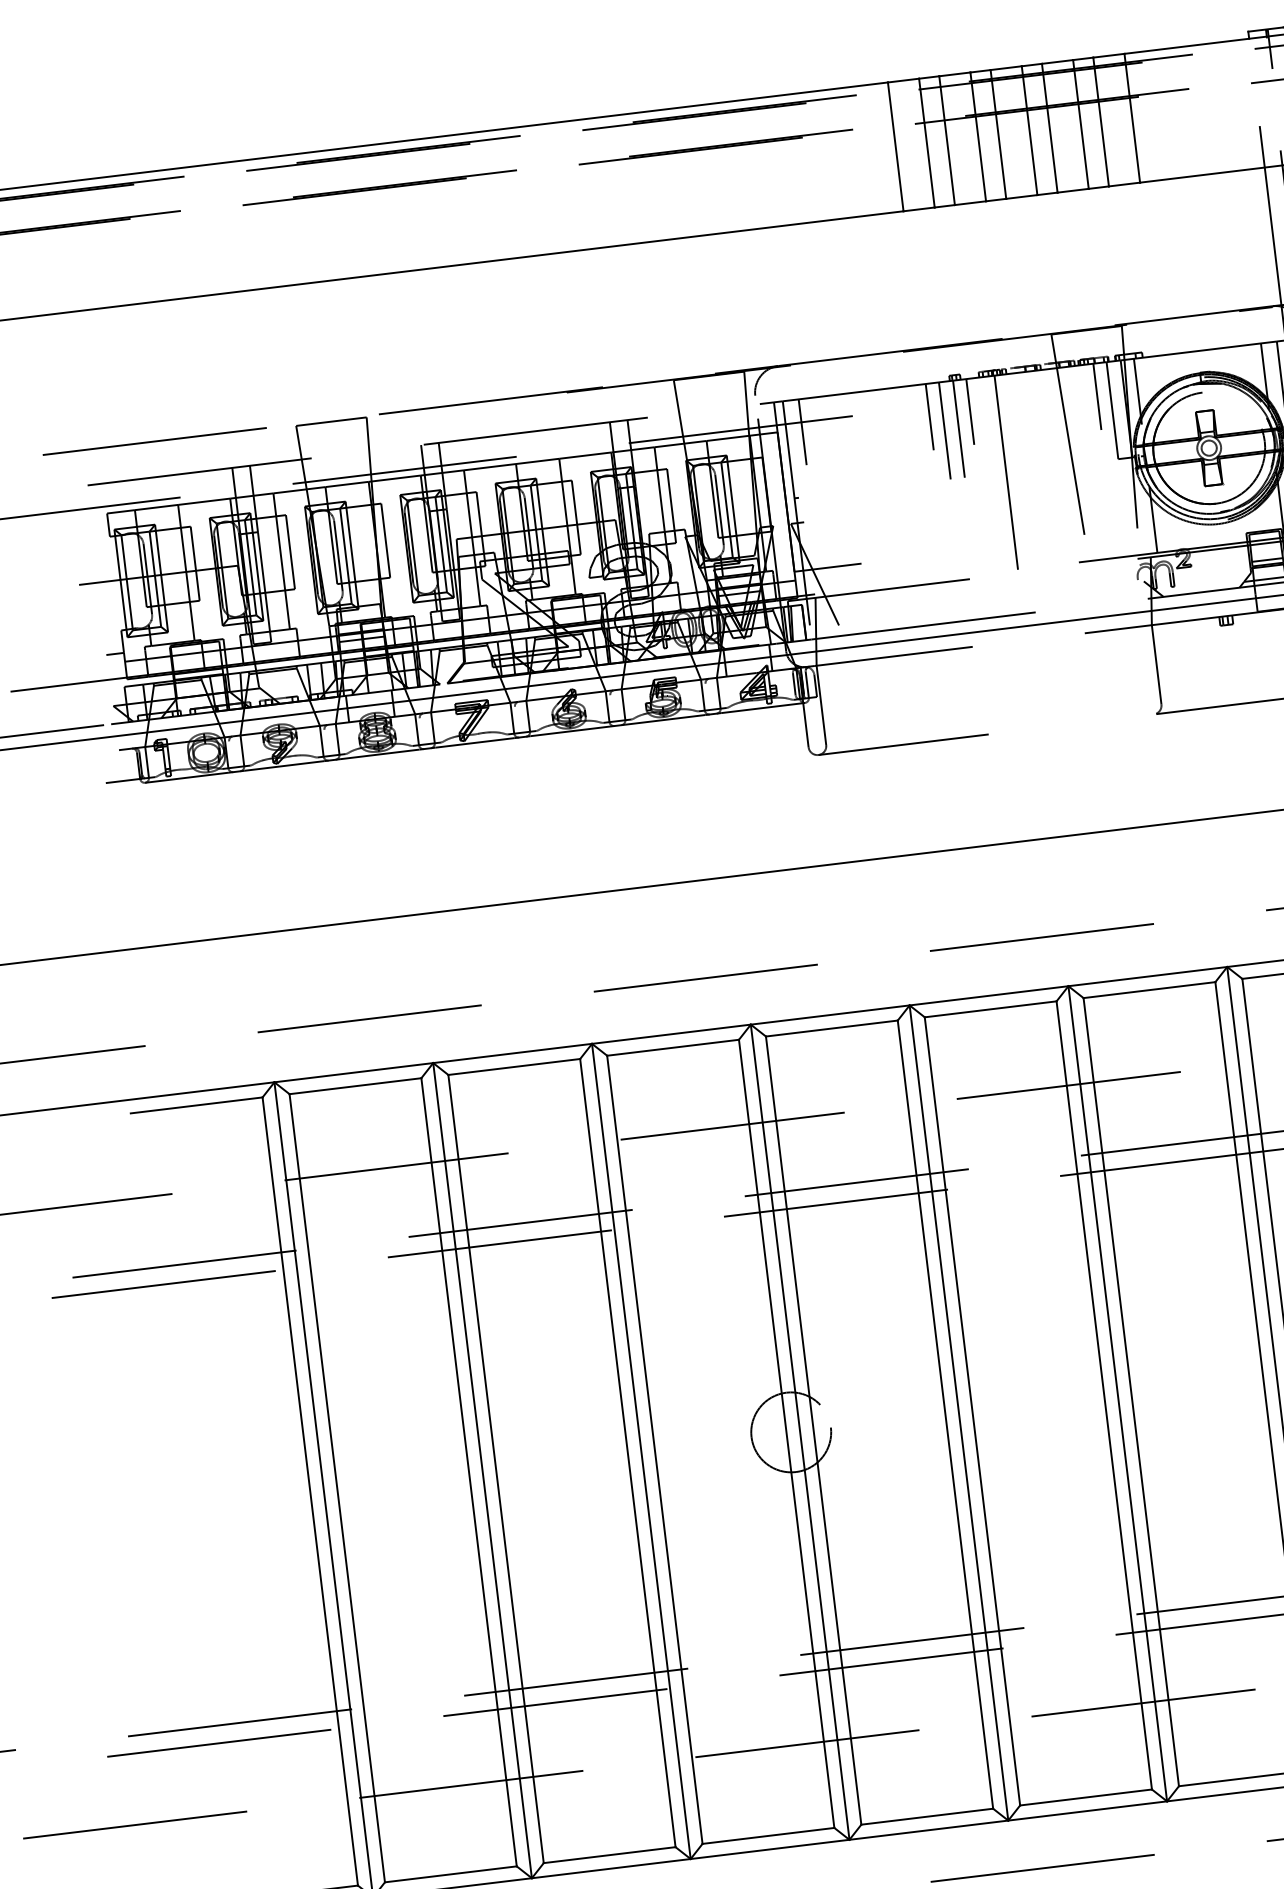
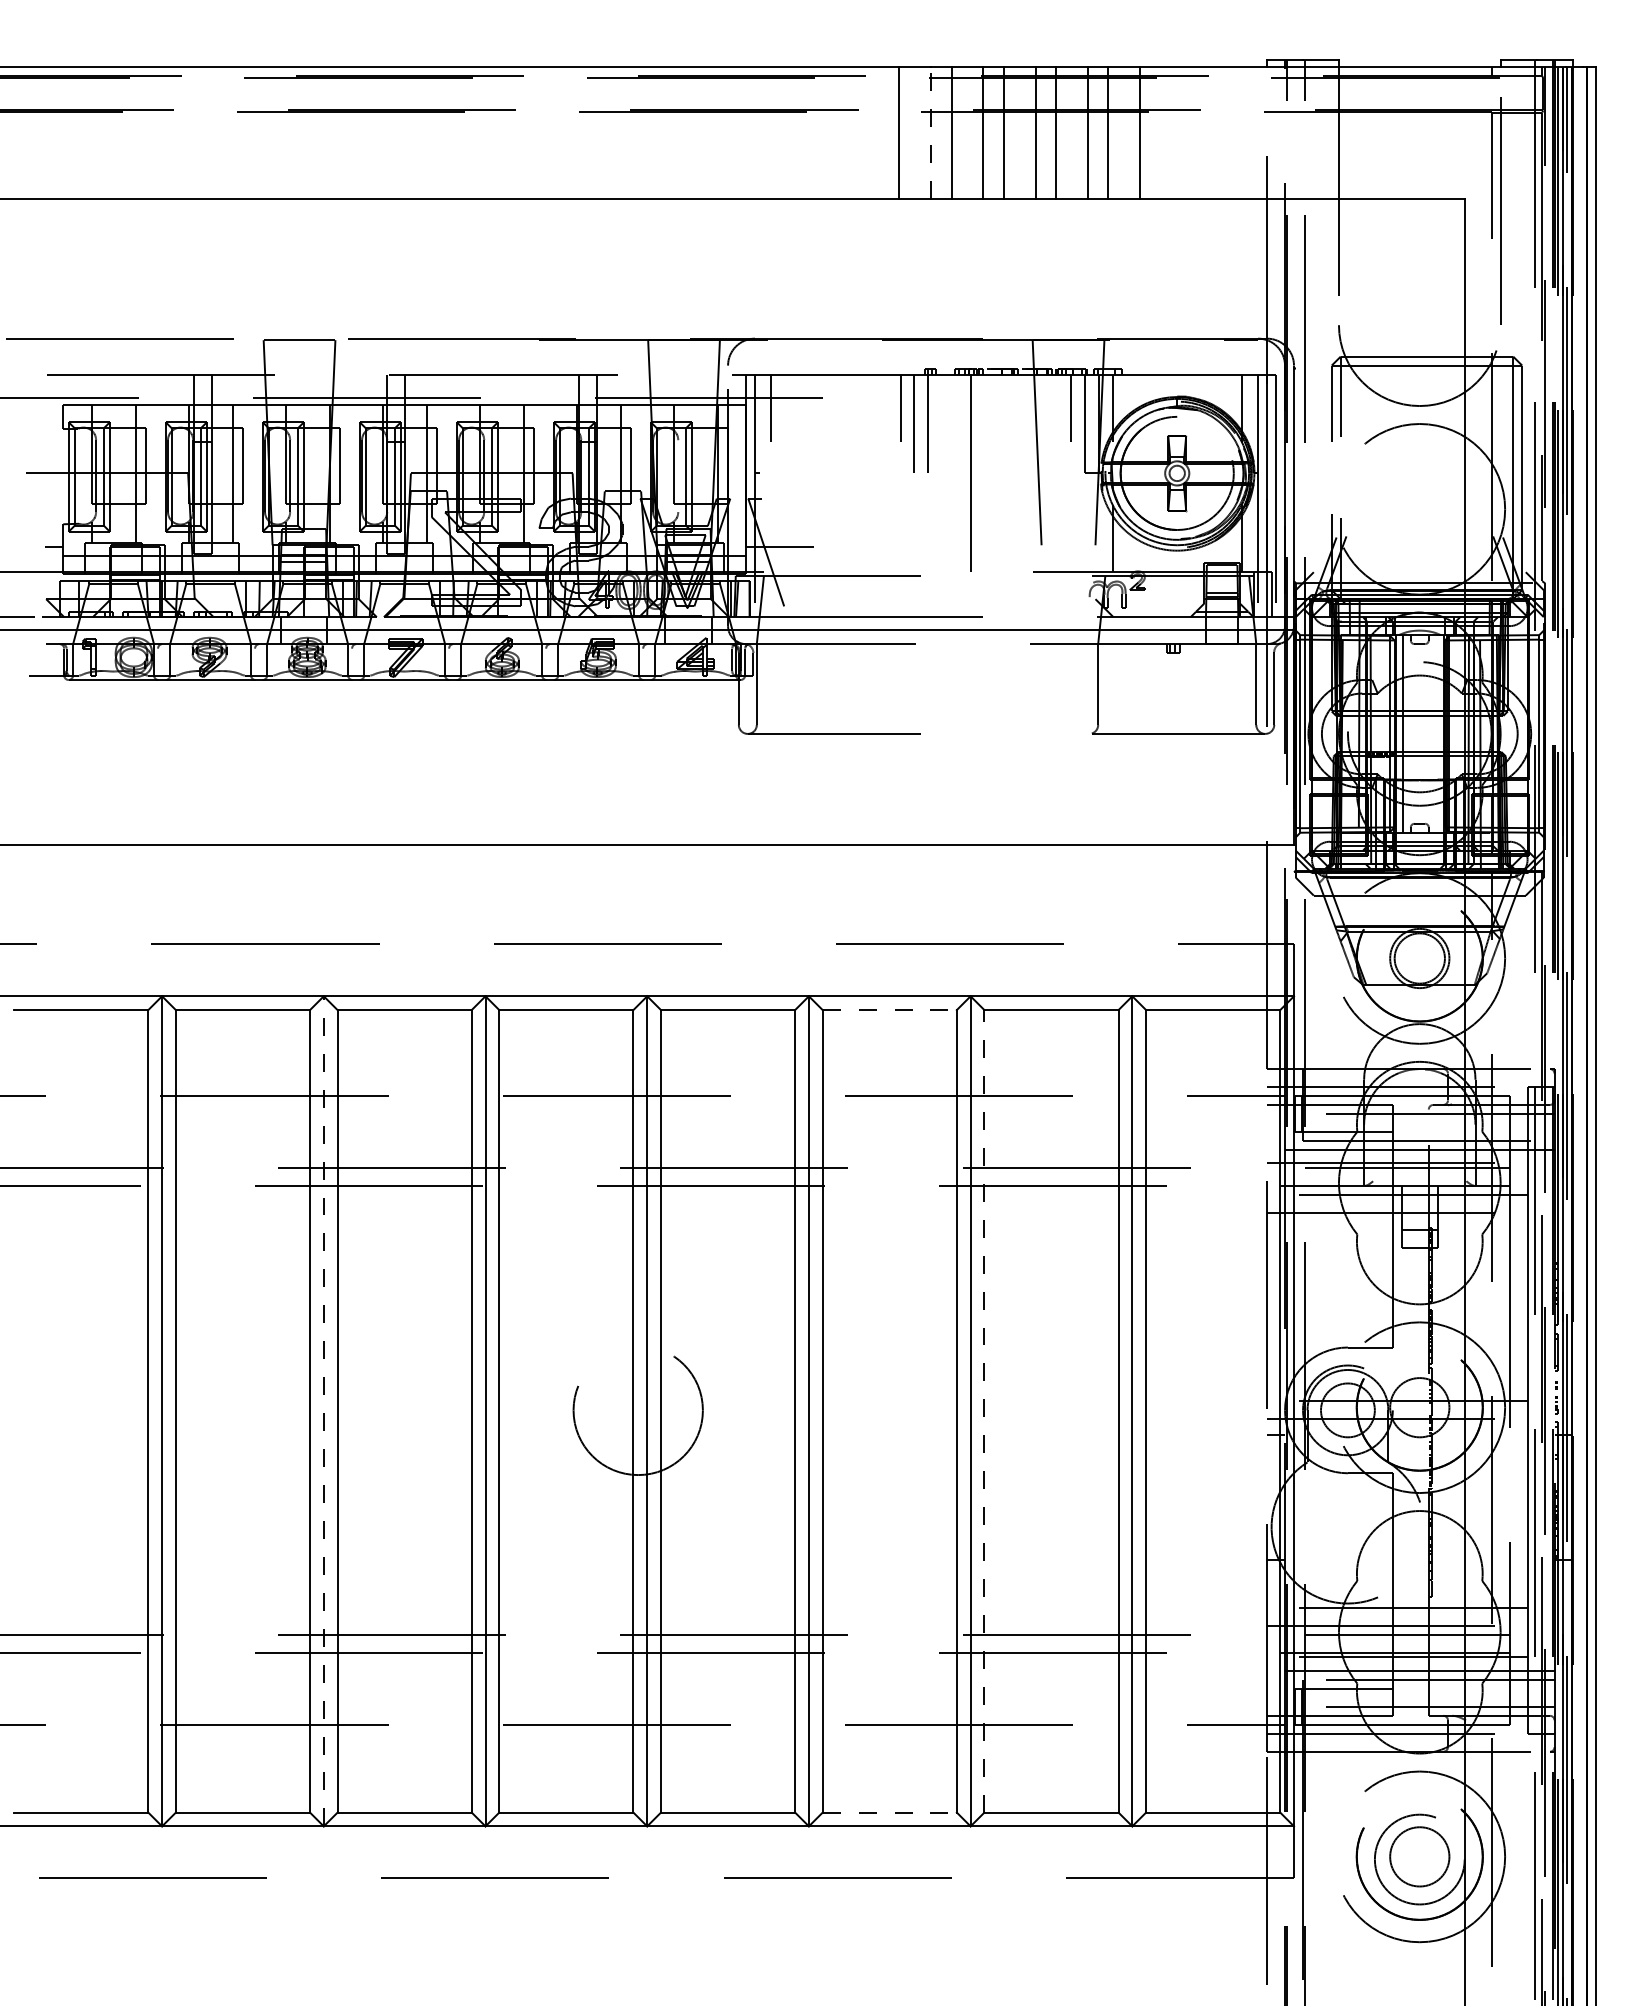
line: (926, 142) -> (930, 132), solid -> dashed
line: (969, 411) -> (941, 407), removed
line: (719, 510) -> (678, 476), removed
line: (991, 1009) -> (890, 1010), solid -> dashed
line: (1131, 1391) -> (984, 1410), solid -> dashed
circle: (790, 1431) -> (637, 1409), size x1.6
line: (482, 1469) -> (323, 1410), solid -> dashed
line: (1086, 1797) -> (890, 1812), solid -> dashed

